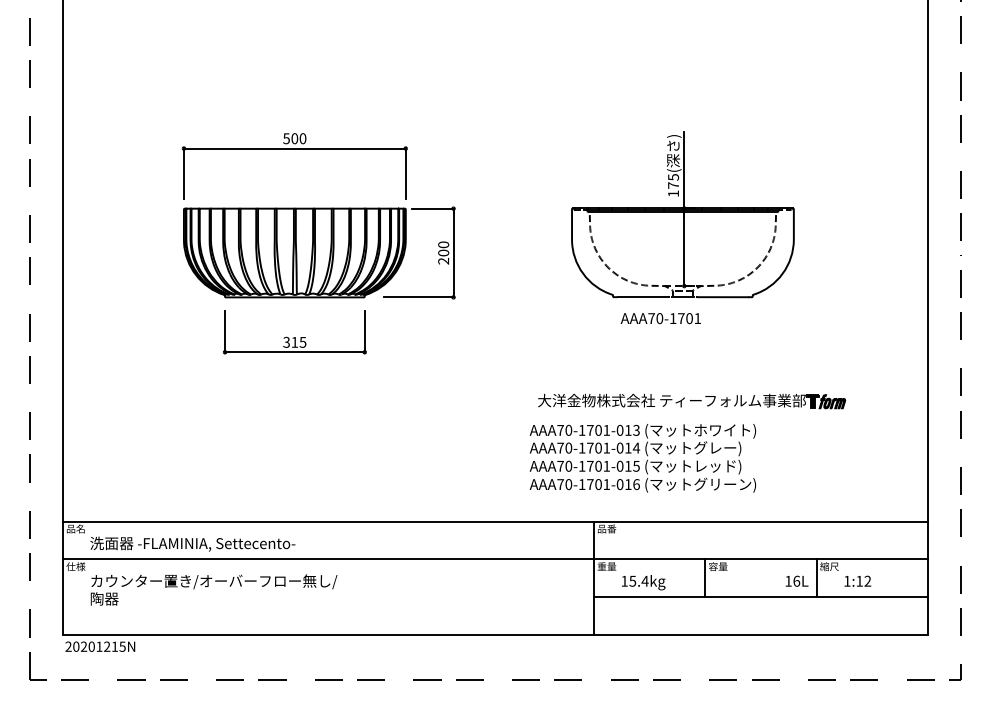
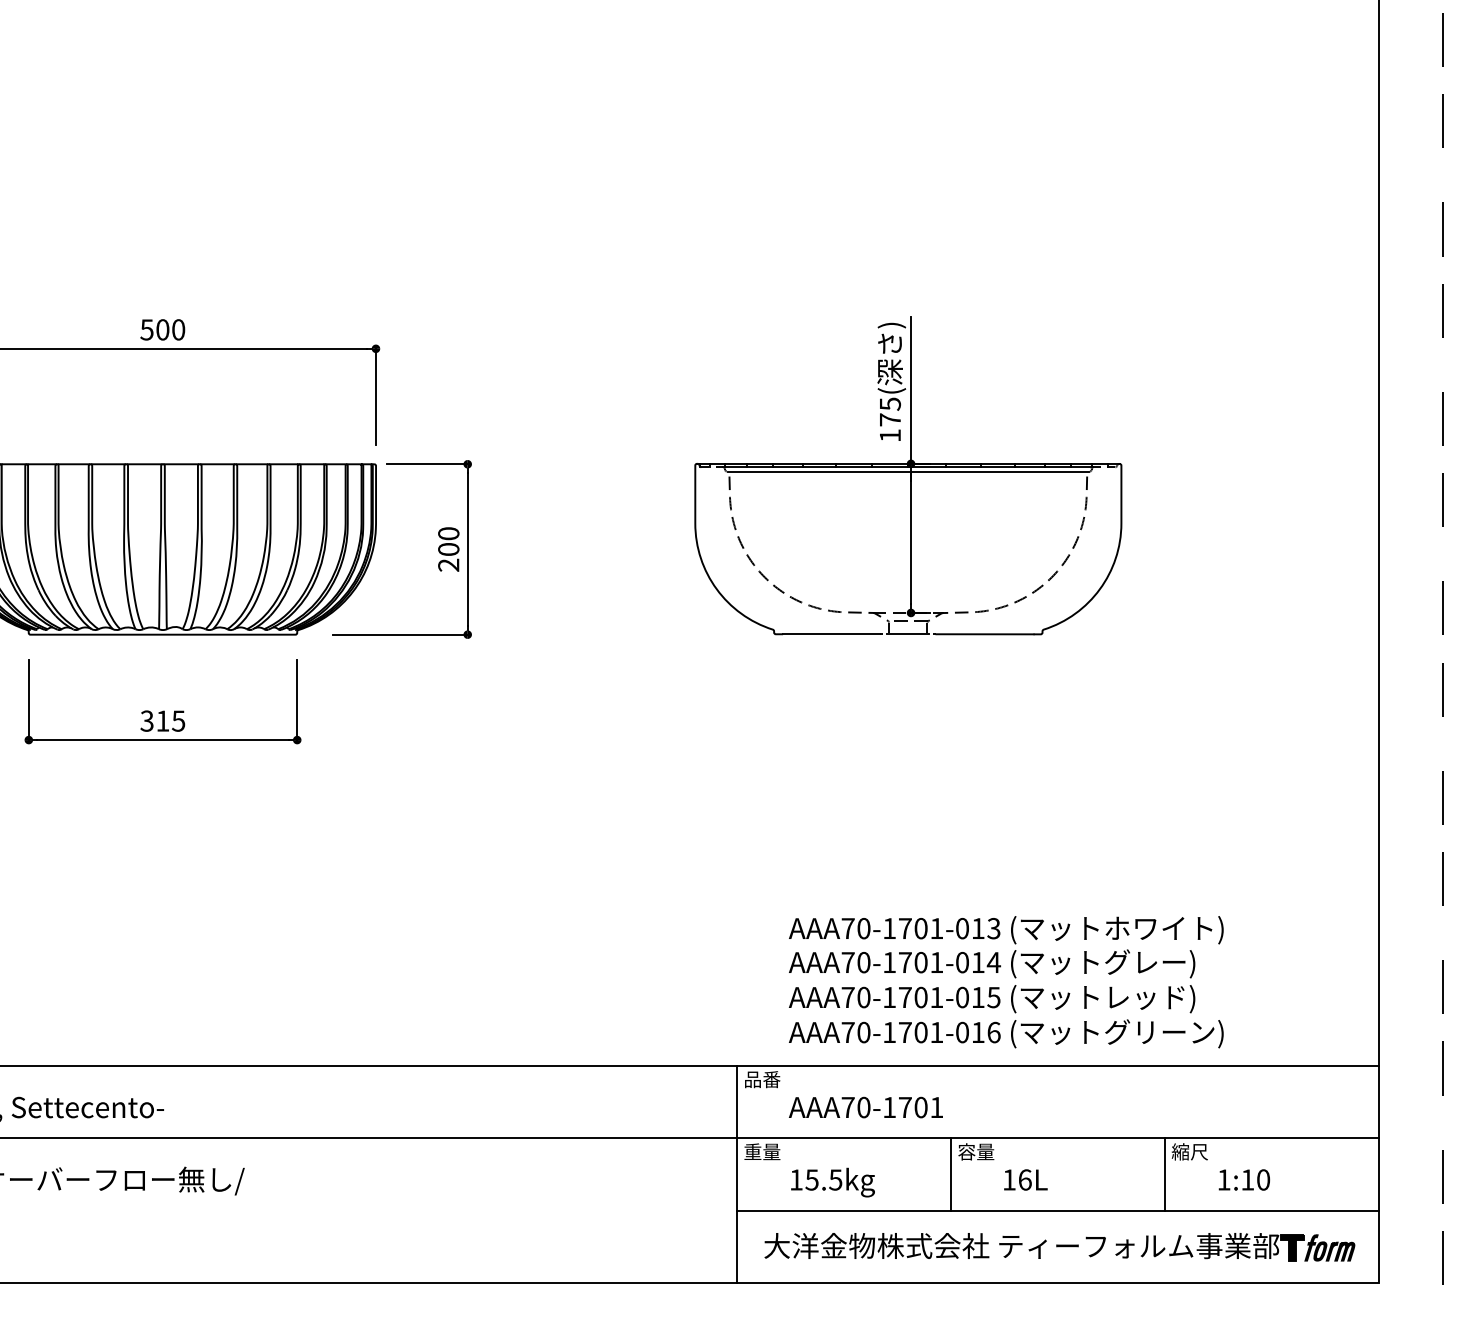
text: (660, 318) -> (865, 1107), moved
part: (691, 401) -> (1059, 1247), moved
text: (642, 458) -> (1005, 982), moved
text: (644, 580) -> (834, 1178), 15.4kg -> 15.5kg
text: (796, 580) -> (1024, 1178), moved
text: (867, 580) -> (1262, 1178), 1:12 -> 1:10

